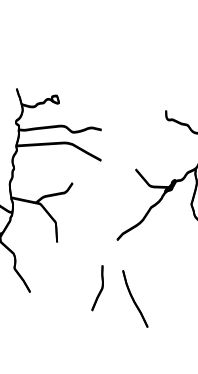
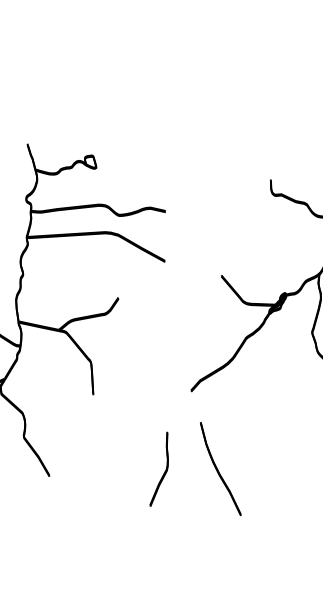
part: (135, 298) -> (220, 468), moved

